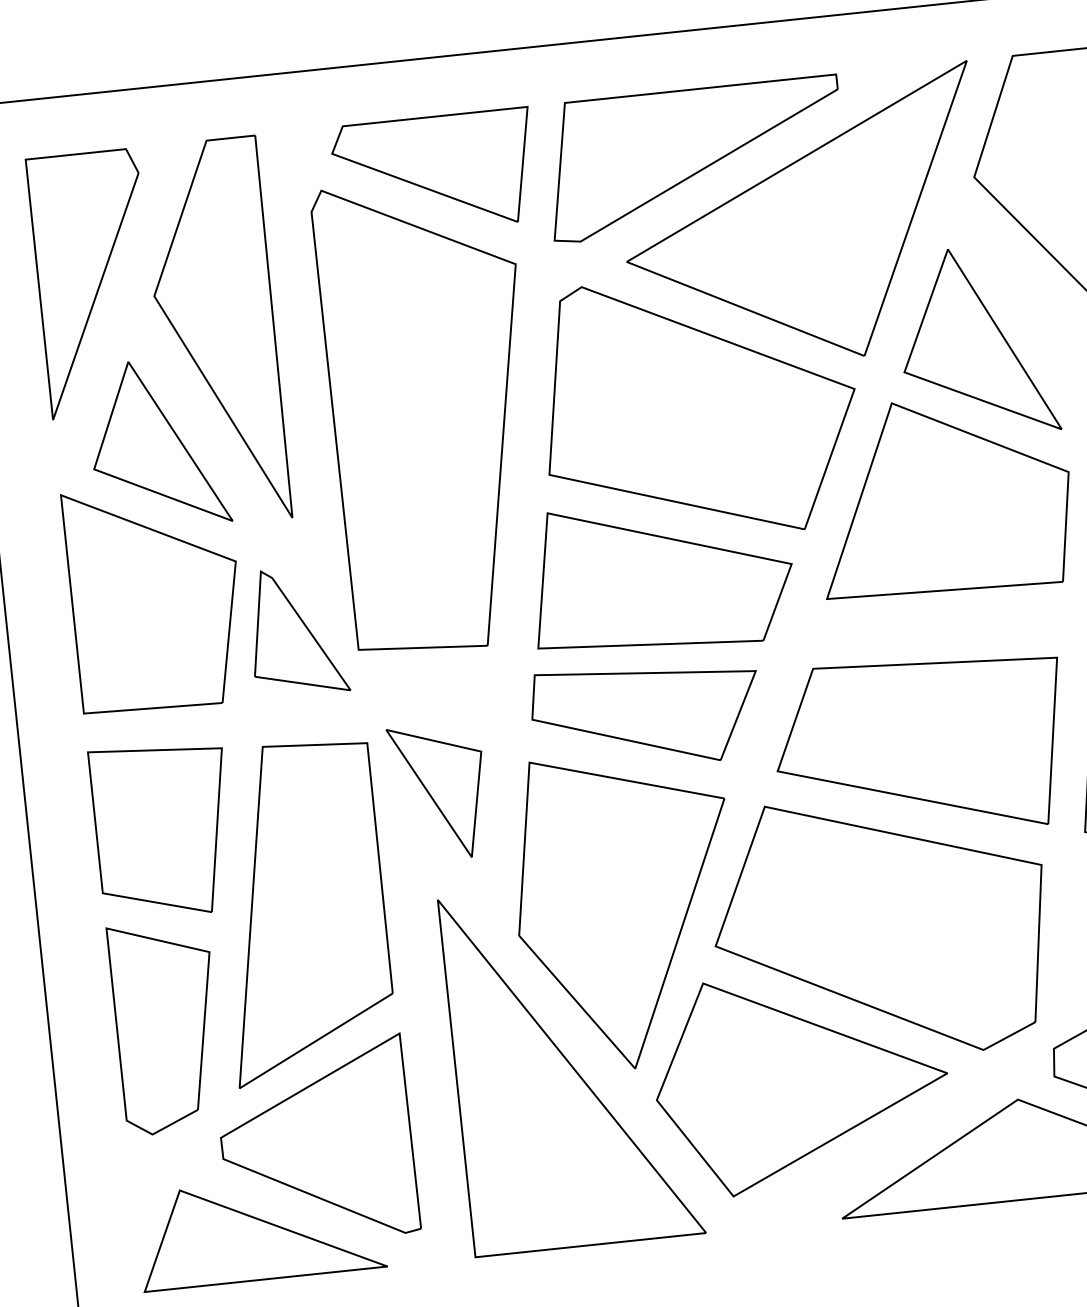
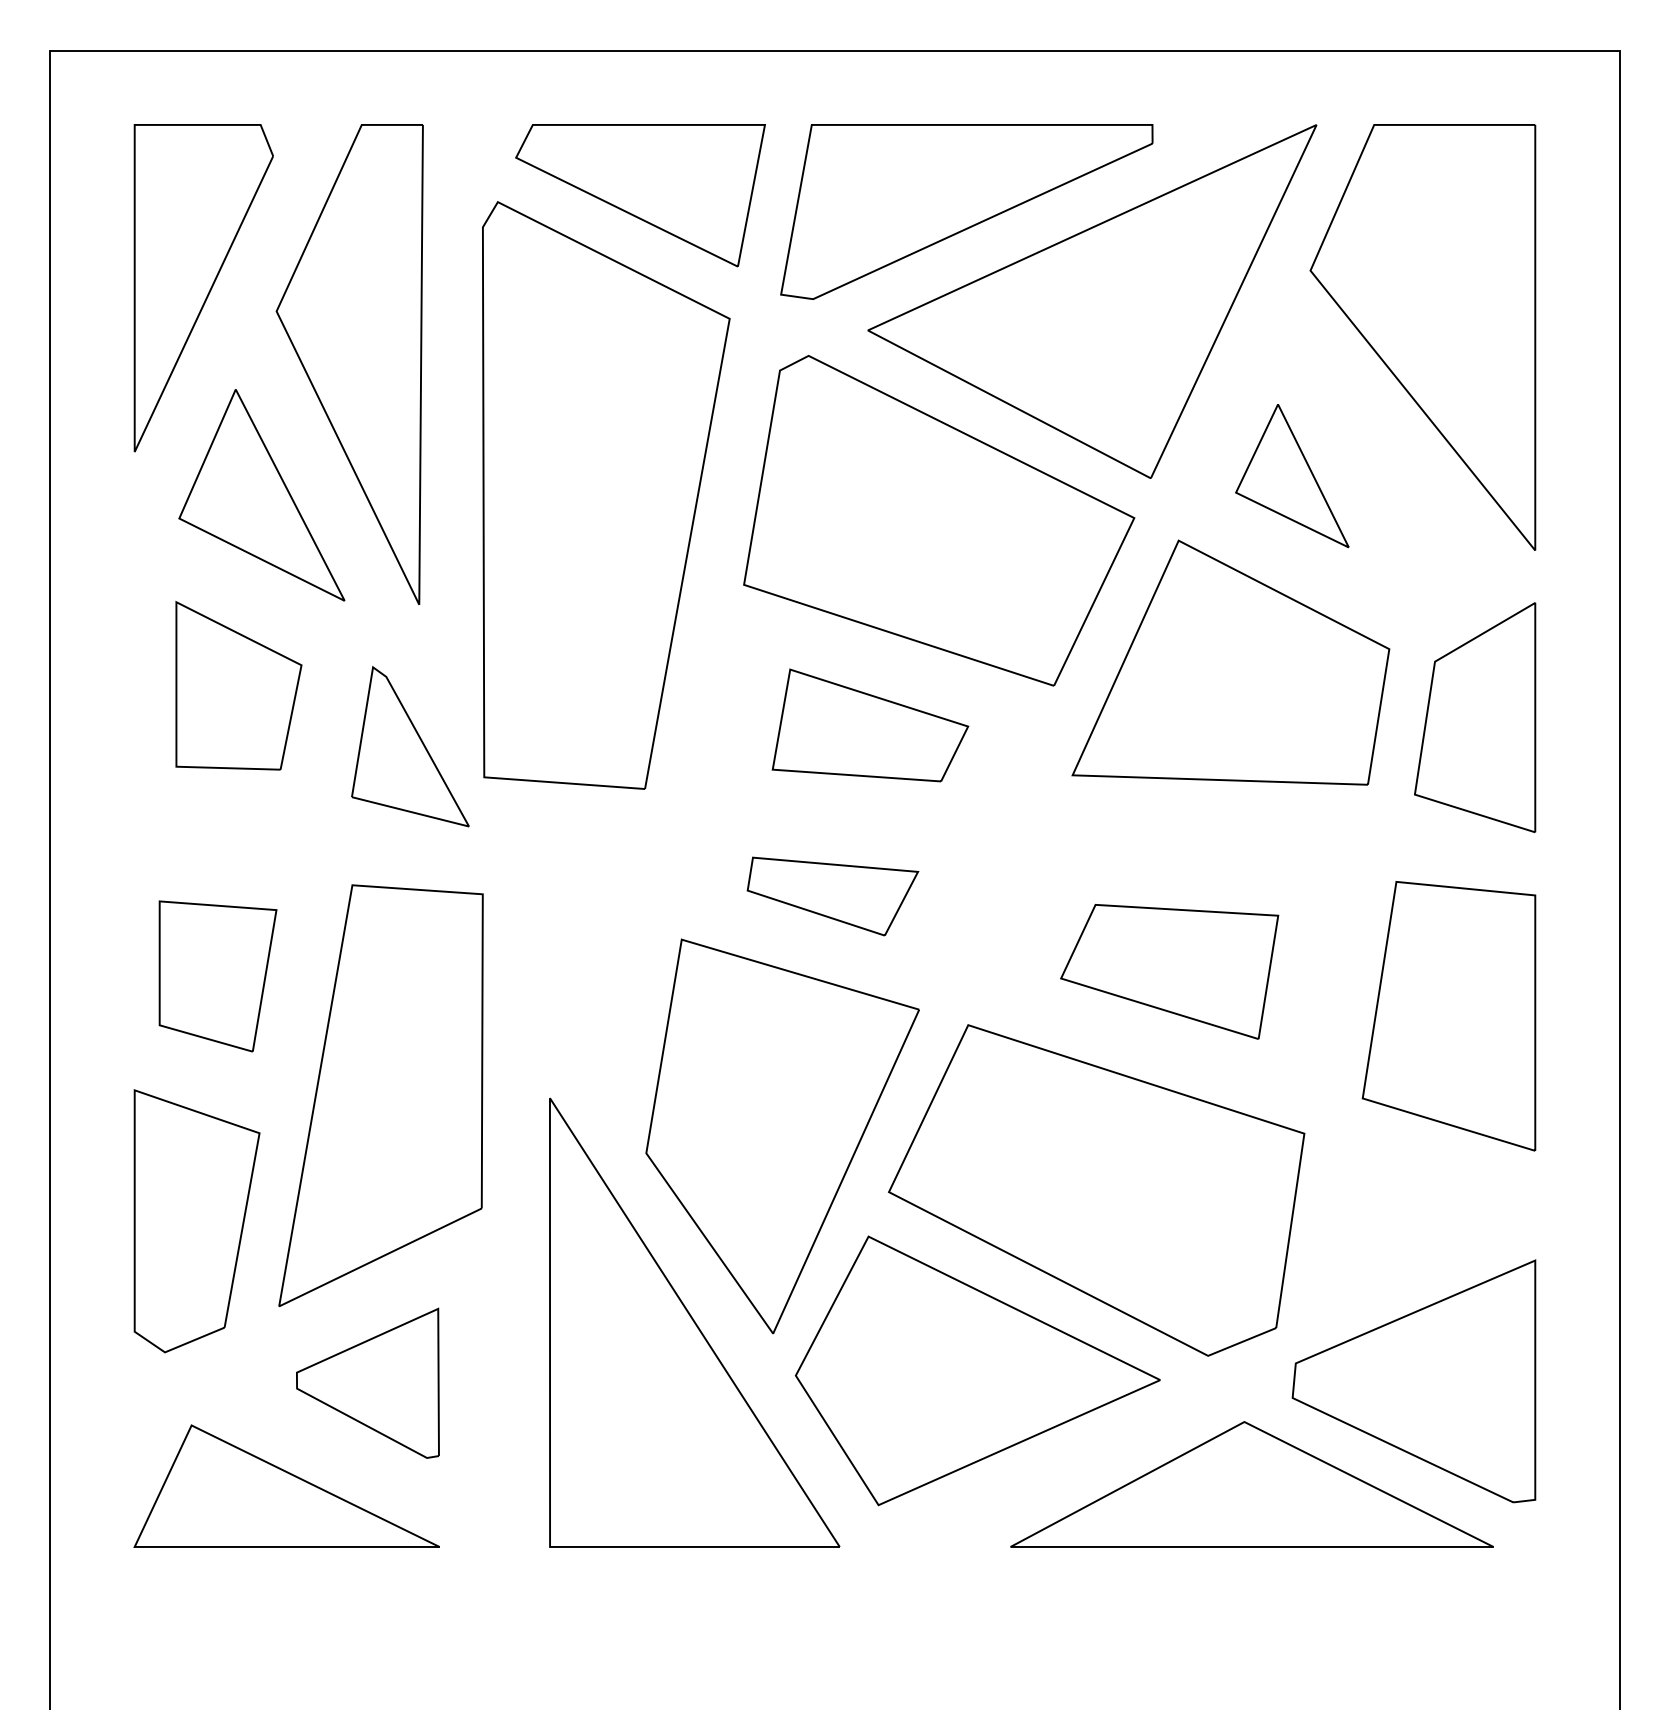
part: (977, 341) -> (1292, 475), size x0.6
part: (661, 576) -> (870, 725), size x0.6
part: (155, 597) -> (238, 685), size x0.6
part: (645, 715) -> (832, 896), size x0.6
part: (920, 747) -> (1169, 971), size x0.6
part: (439, 792) -> (565, 964), removed
part: (162, 830) -> (217, 976), size x0.7
part: (316, 1142) -> (367, 1383), size x0.6

